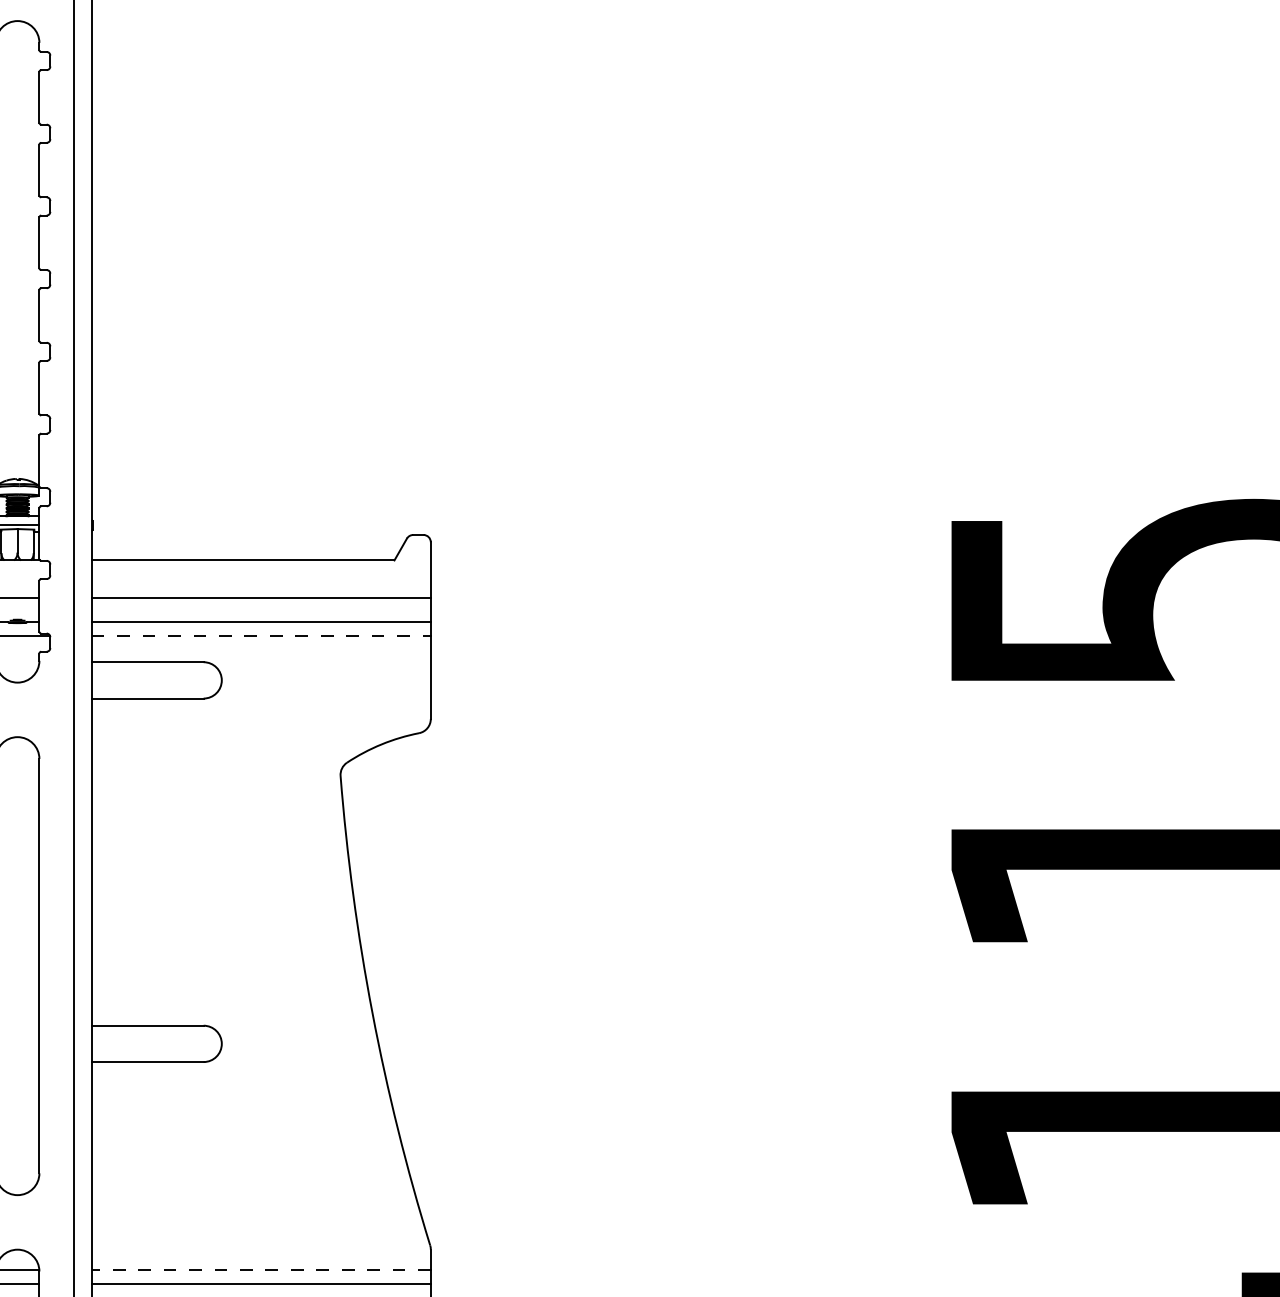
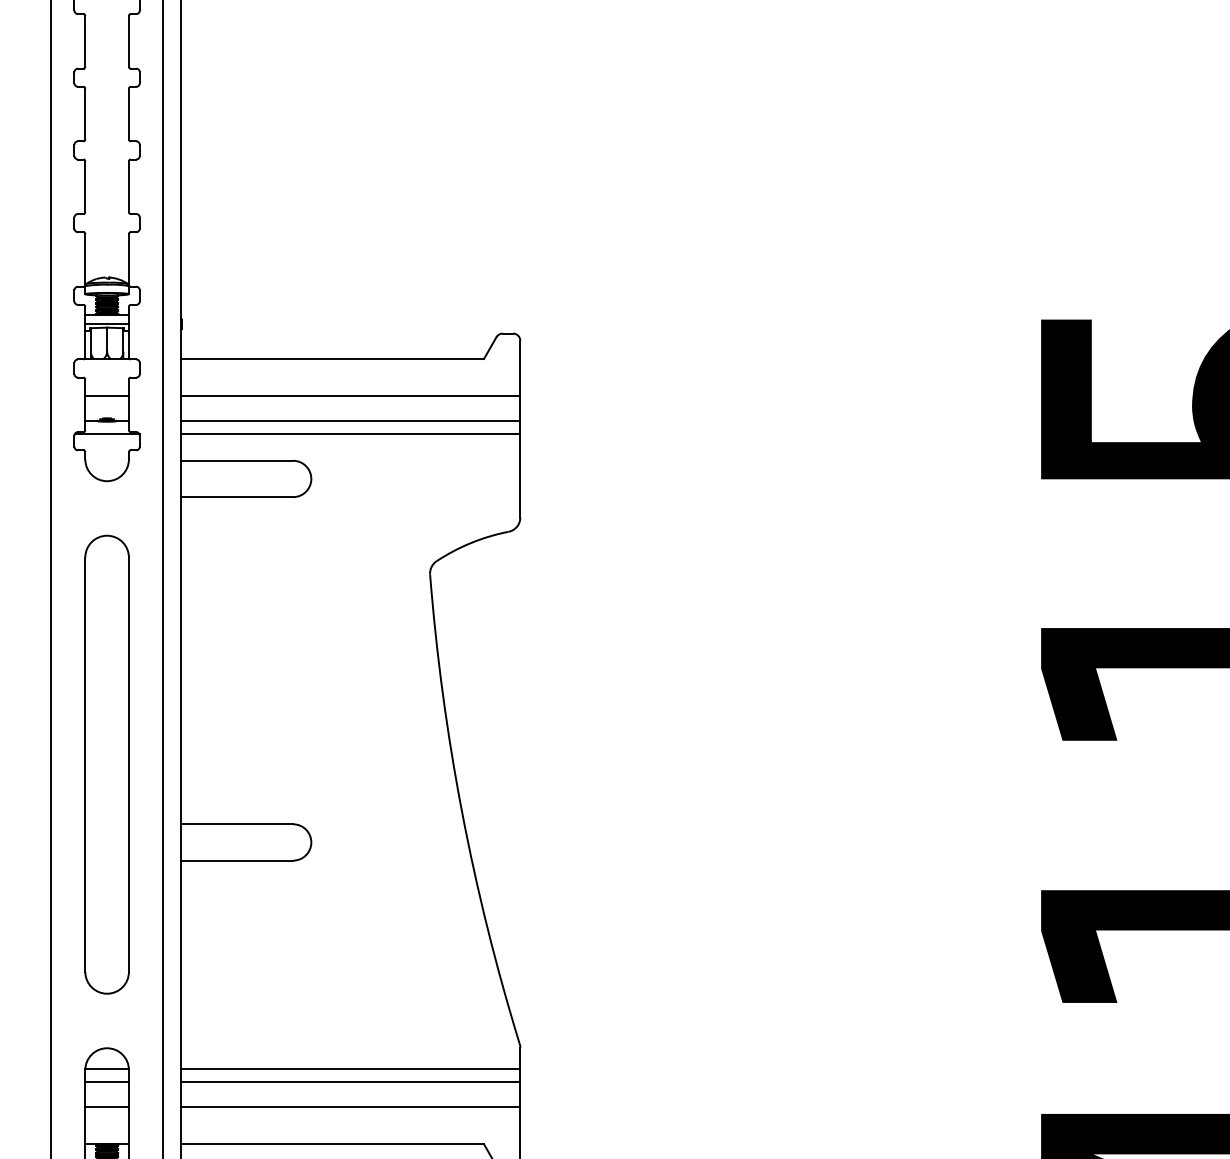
line: (261, 635) -> (351, 434), dashed -> solid
line: (261, 1270) -> (351, 1069), dashed -> solid

